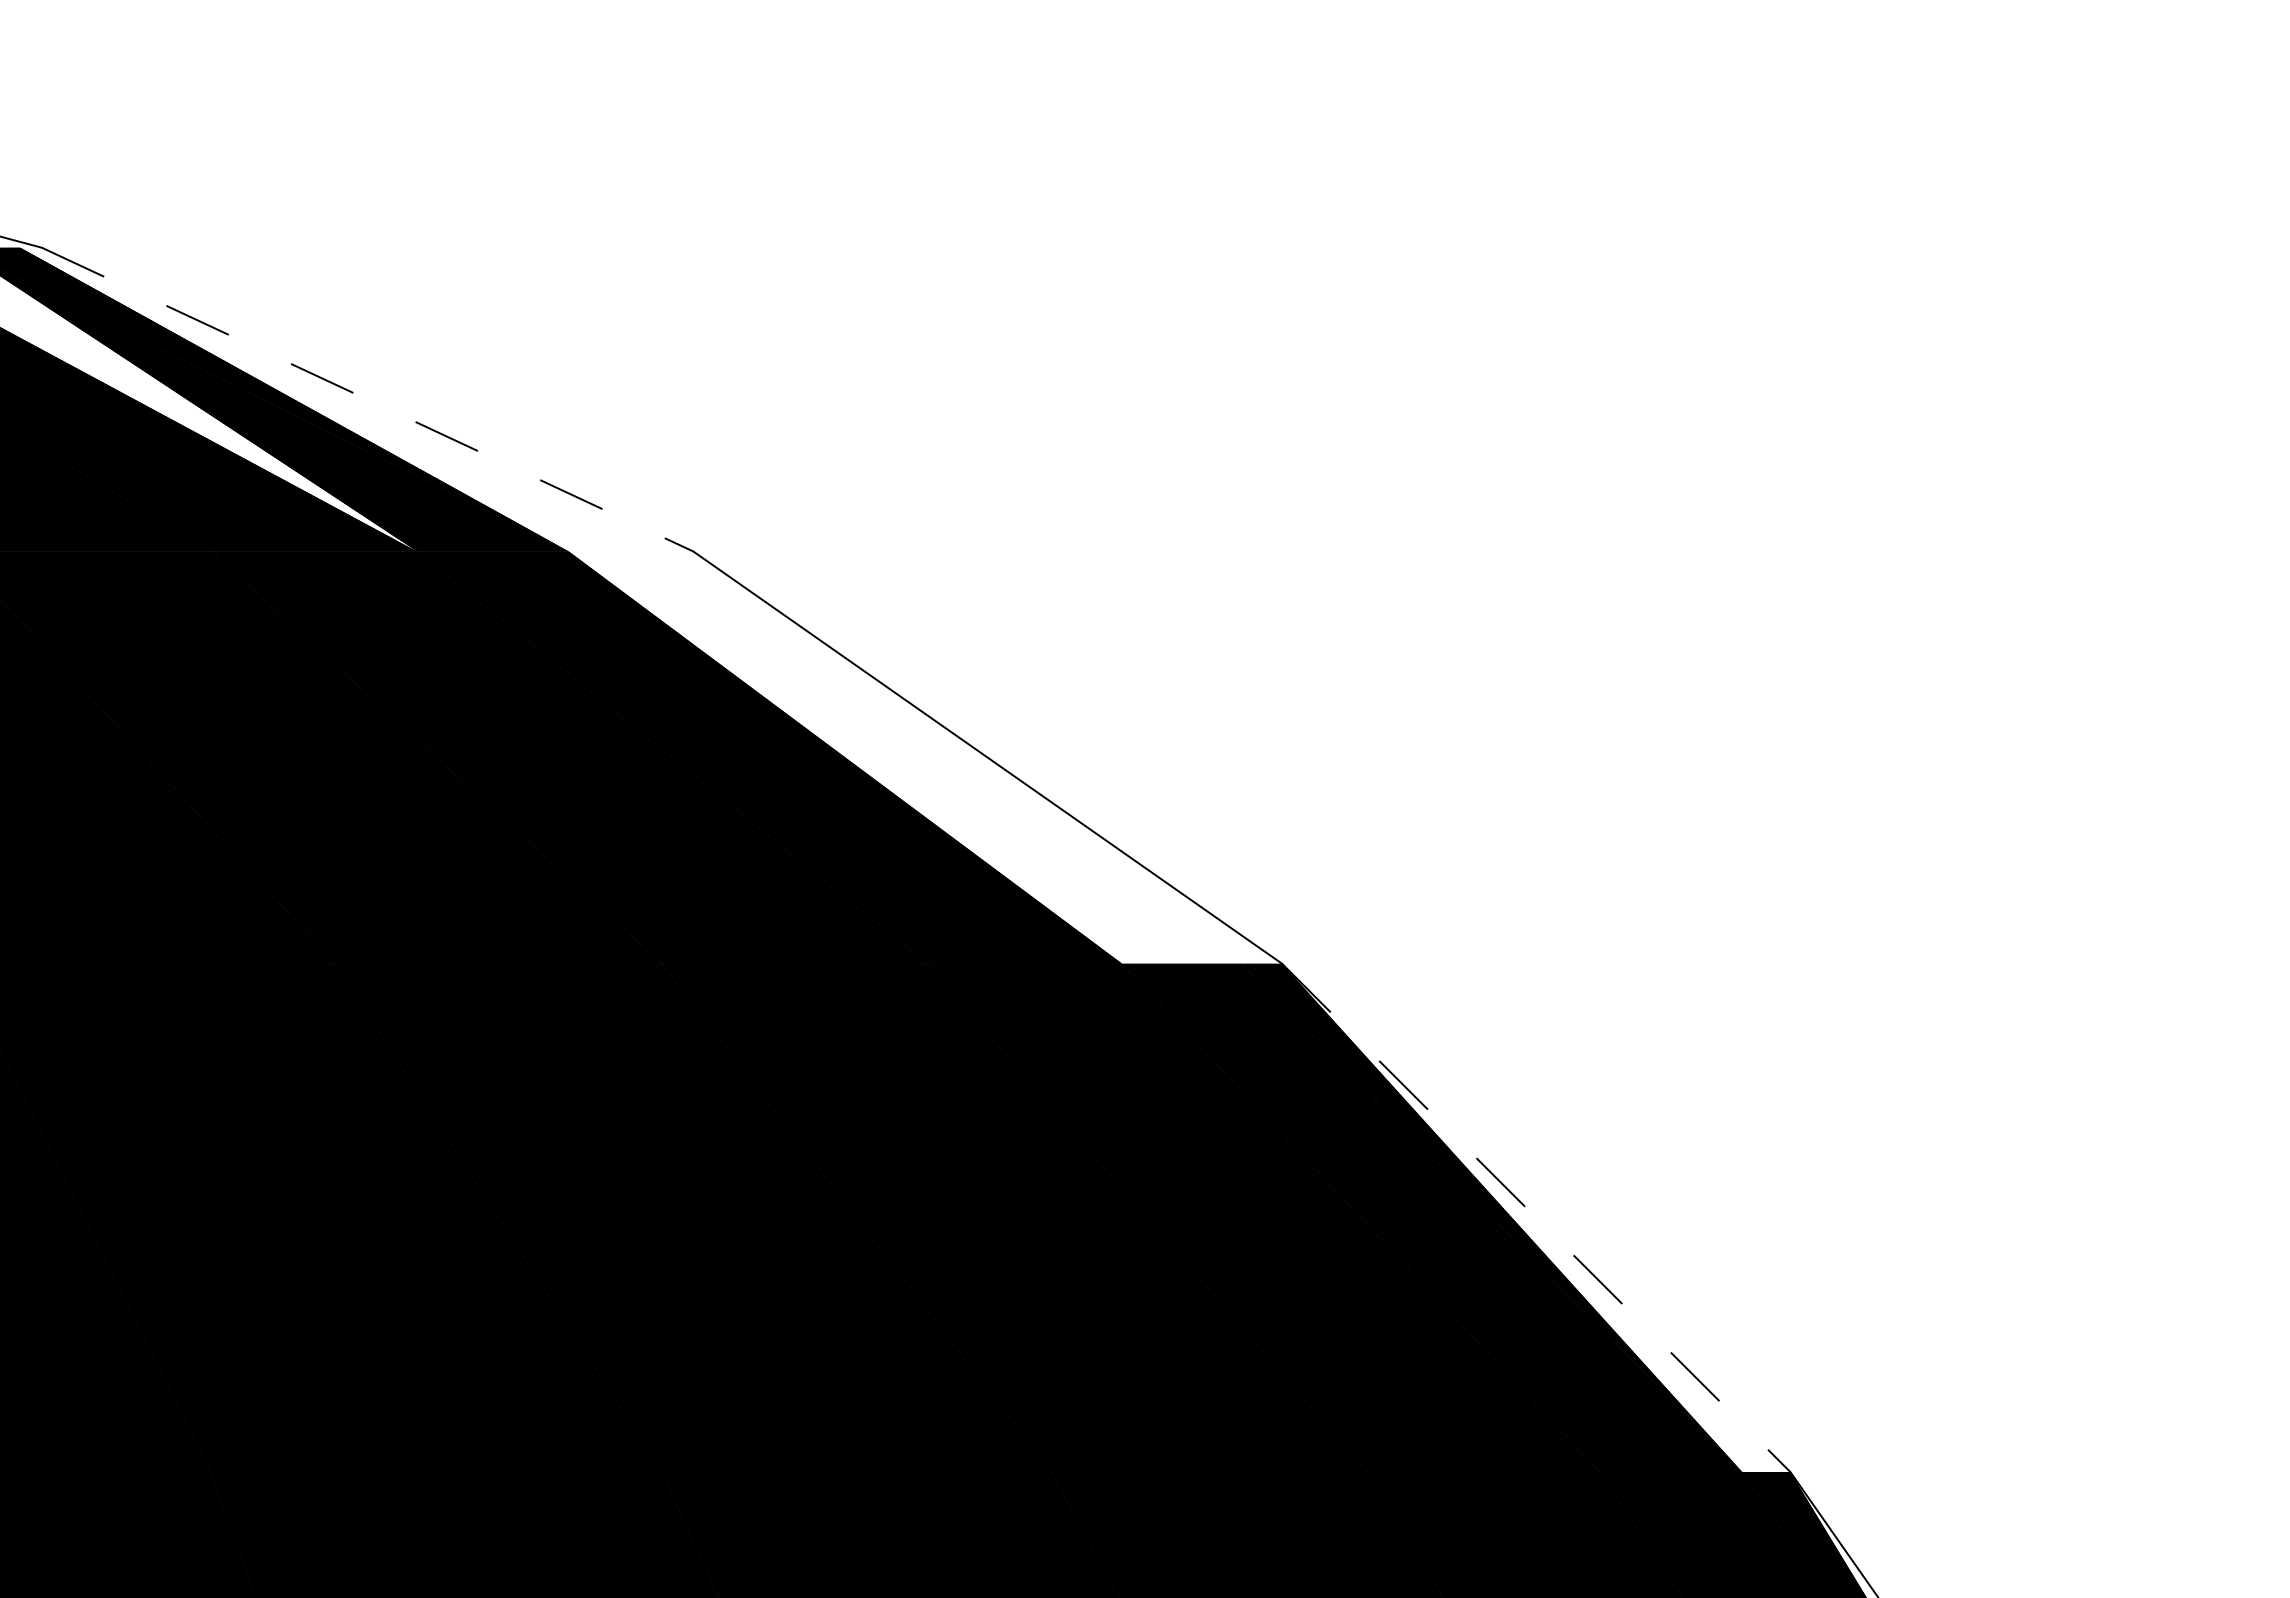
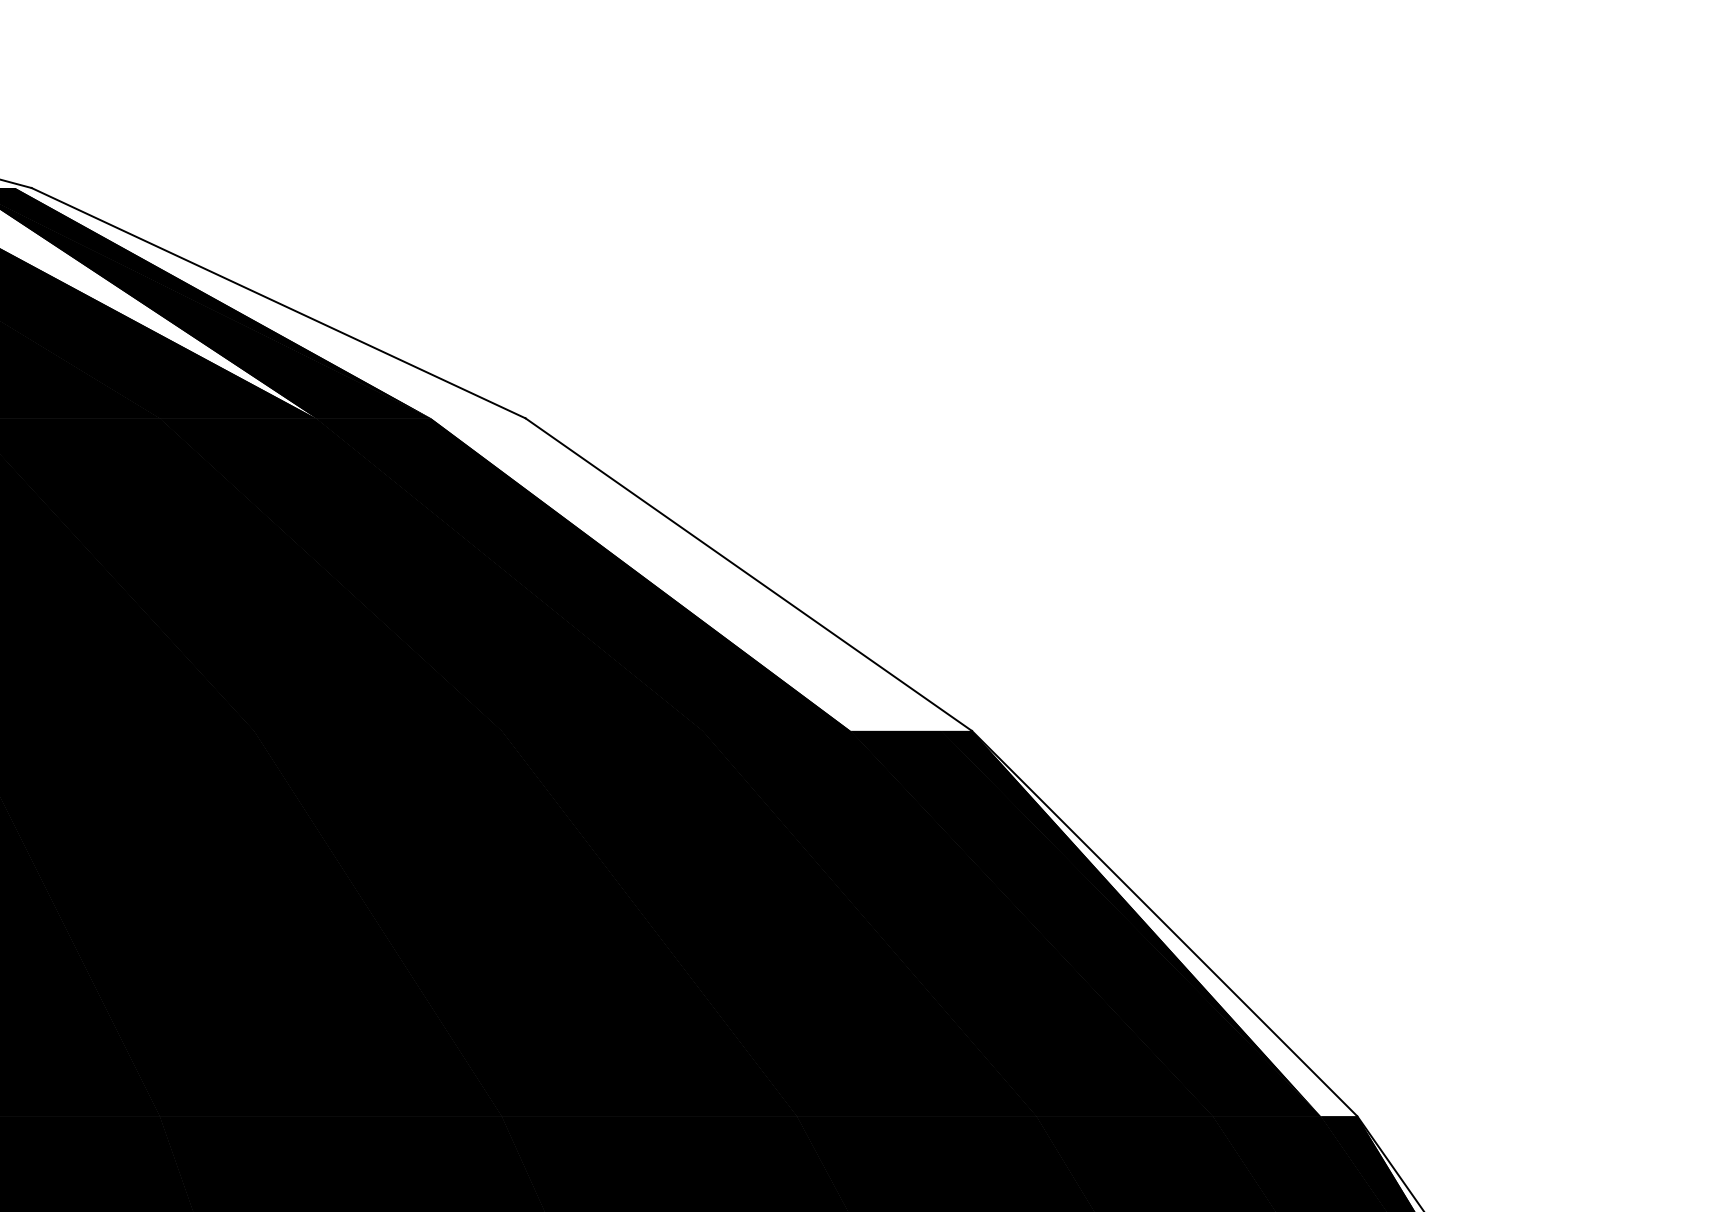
line: (368, 399) -> (279, 303), dashed -> solid
line: (1536, 1218) -> (1164, 924), dashed -> solid

